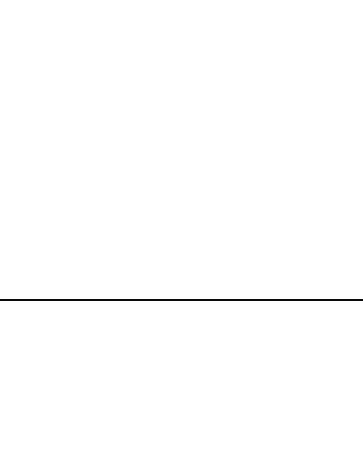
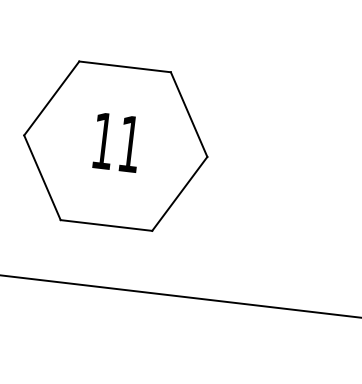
part: (100, 163) -> (115, 146), added

